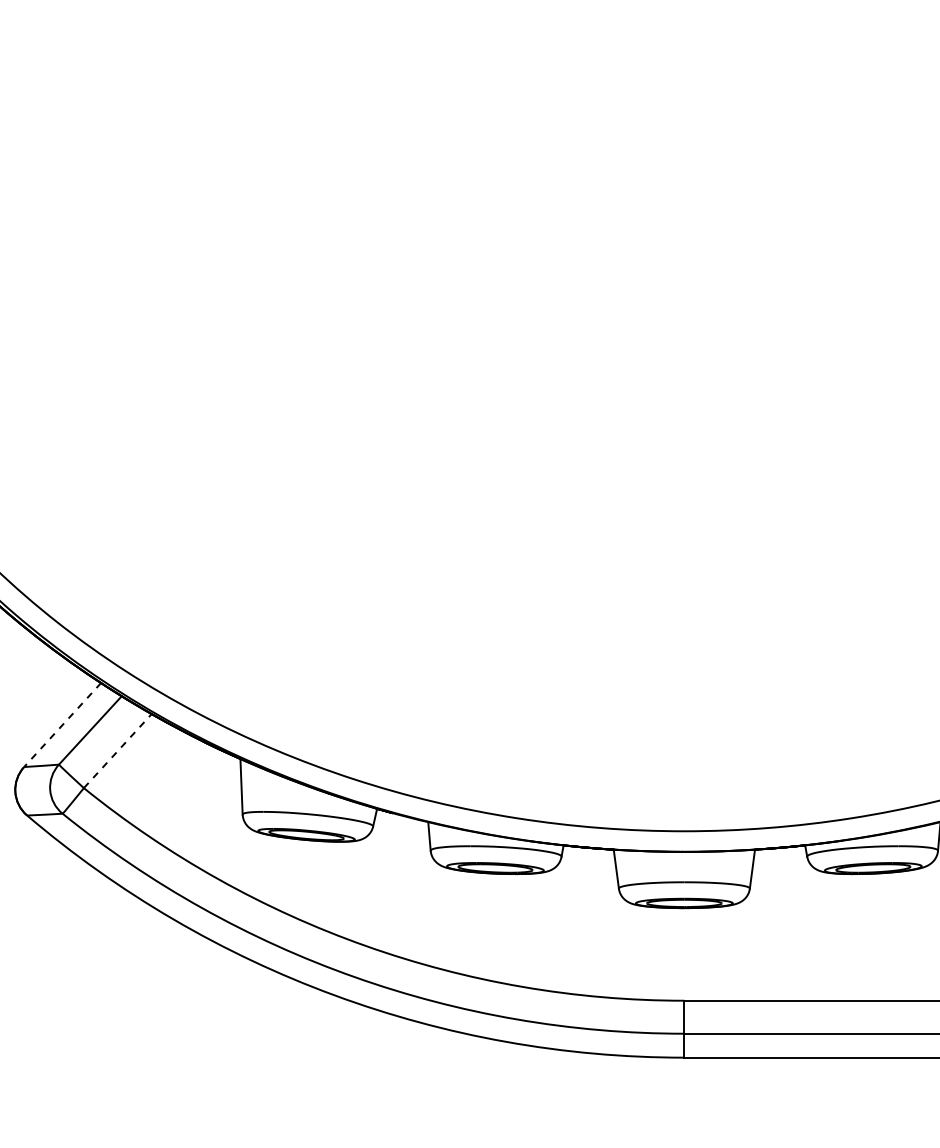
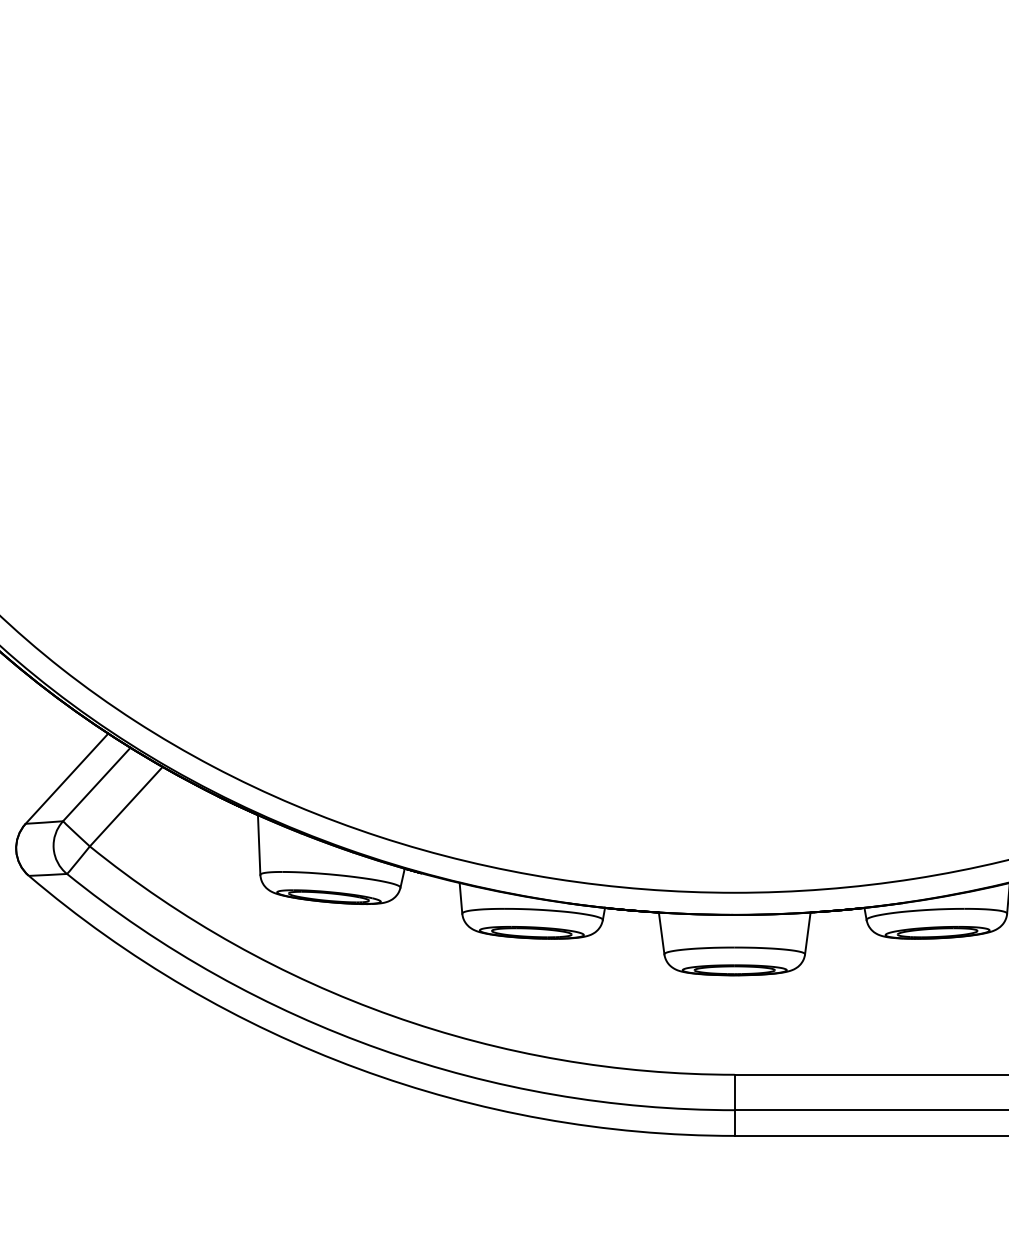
line: (62, 725) -> (66, 779), dashed -> solid
line: (118, 750) -> (127, 806), dashed -> solid

